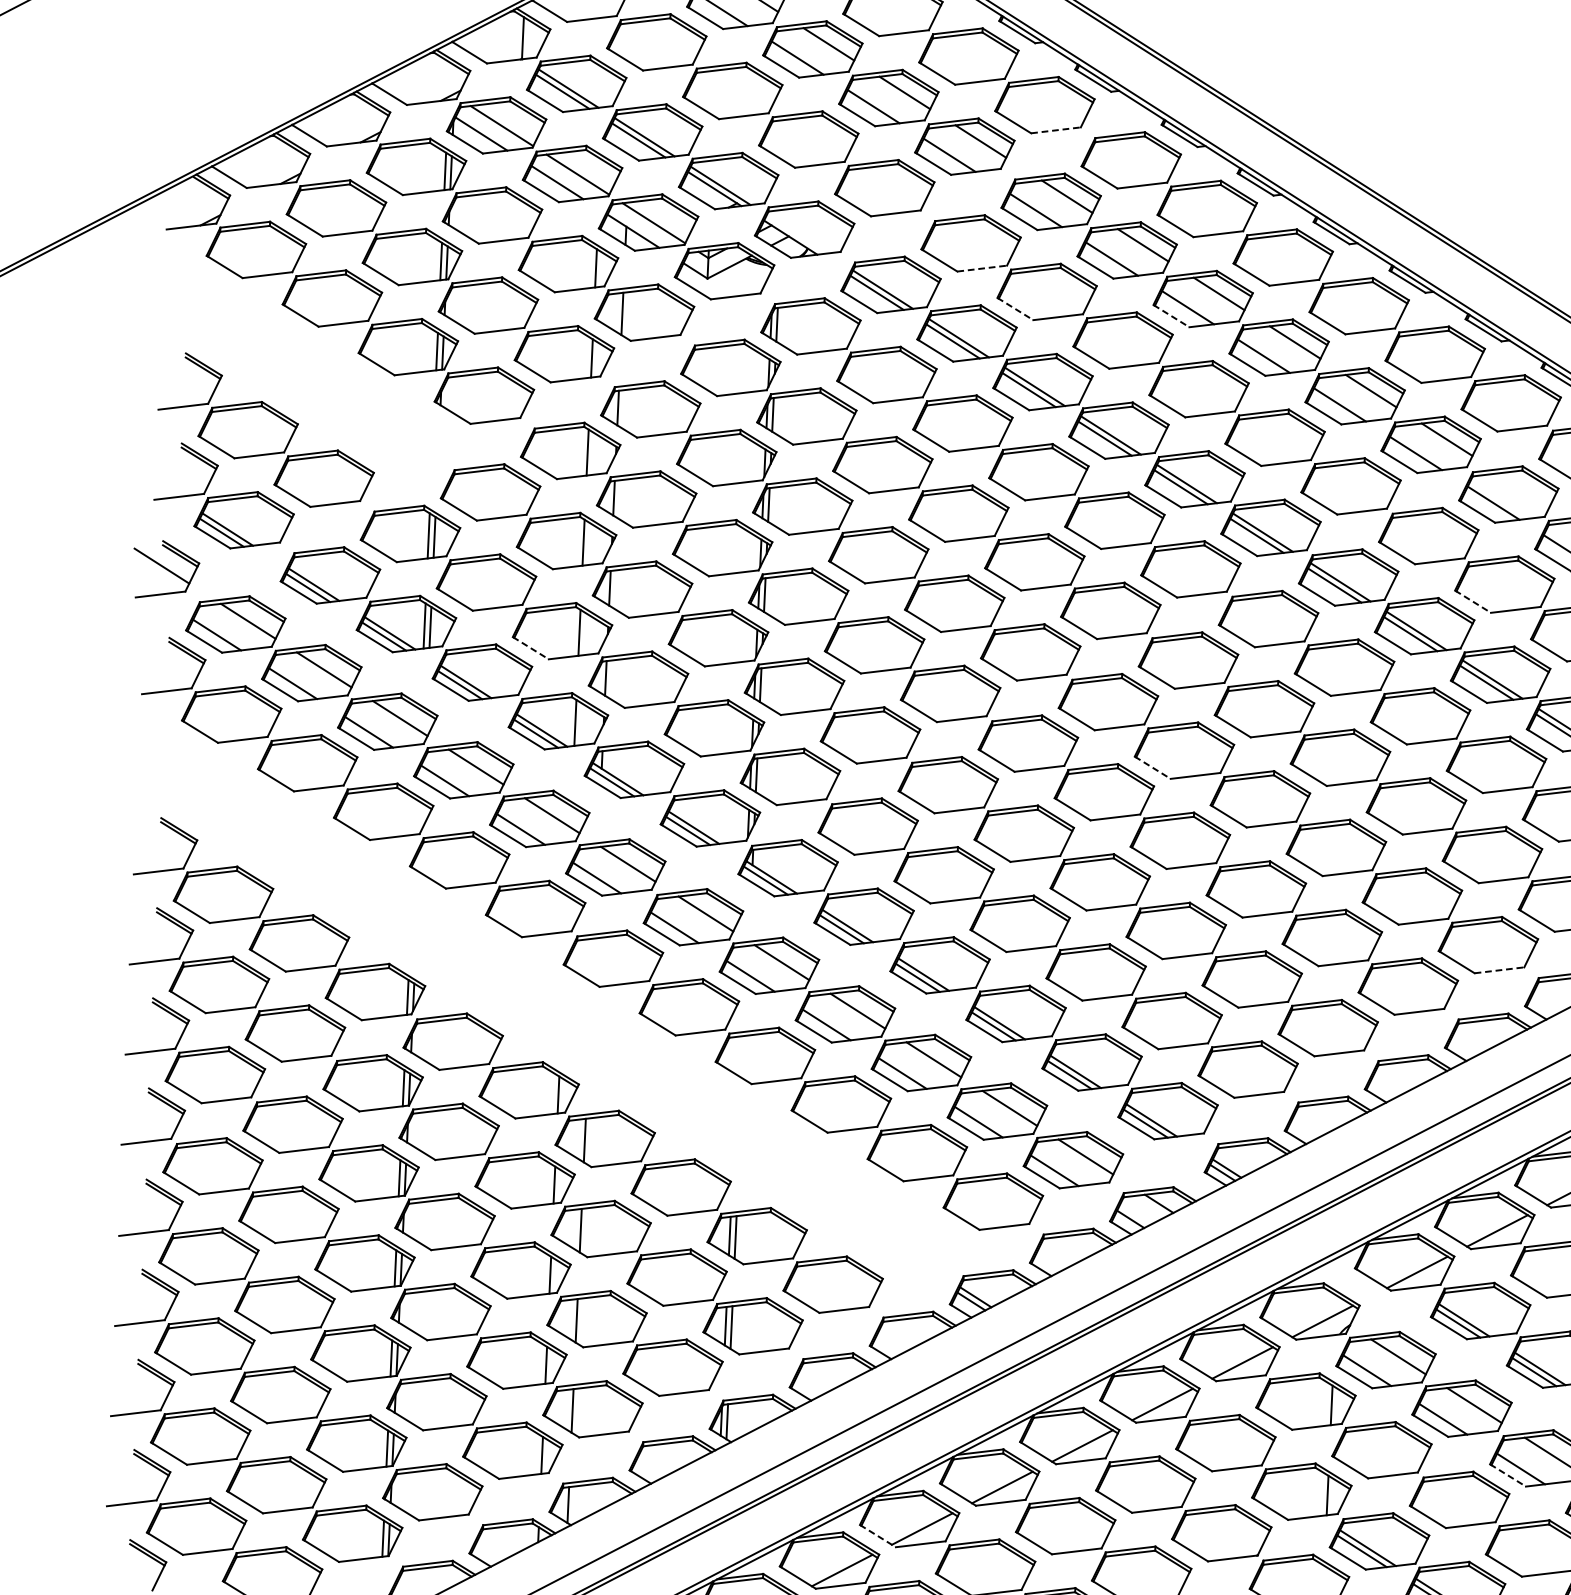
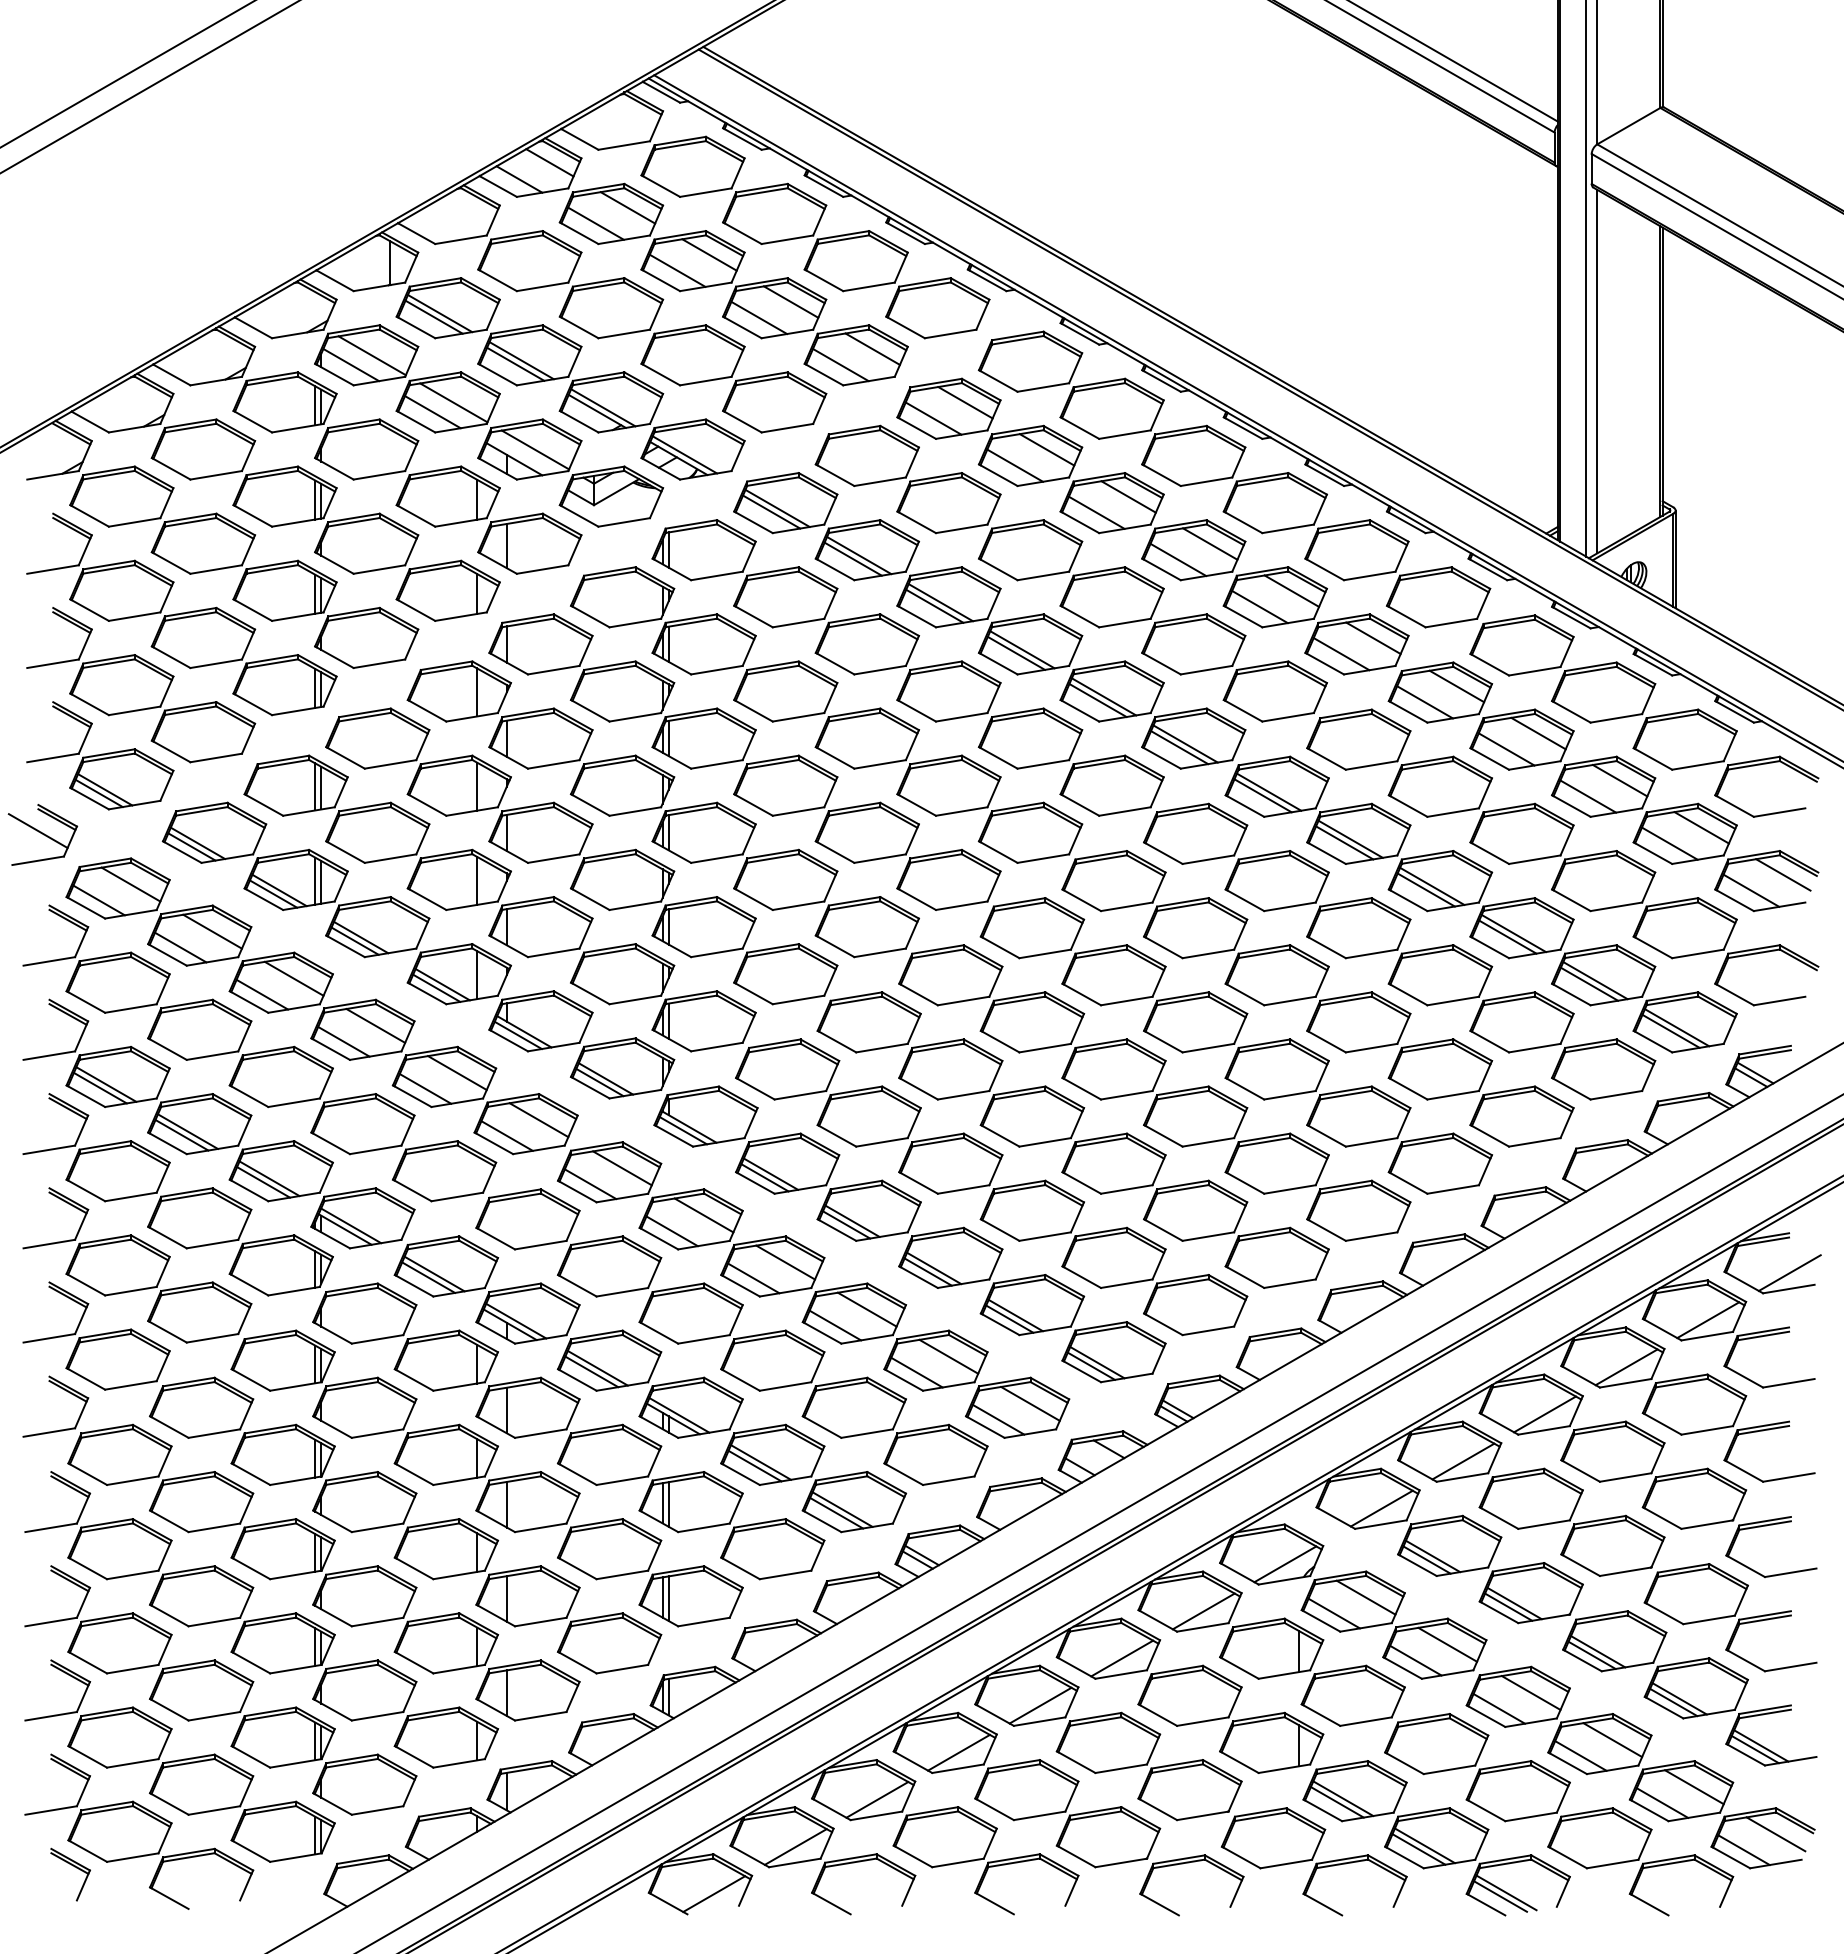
line: (1056, 129) -> (951, 333), dashed -> solid
line: (796, 234) -> (684, 454), added
line: (982, 268) -> (880, 481), dashed -> solid
line: (1016, 309) -> (917, 522), dashed -> solid
line: (1172, 316) -> (1080, 522), dashed -> solid
part: (308, 365) -> (181, 614), added
line: (1524, 489) -> (1456, 686), added
line: (1473, 602) -> (1408, 806), dashed -> solid
line: (531, 648) -> (427, 899), dashed -> solid
line: (1153, 767) -> (1082, 994), dashed -> solid
line: (1499, 970) -> (1453, 1189), dashed -> solid
part: (550, 1000) -> (464, 1265), added
line: (1508, 1475) -> (1486, 1716), dashed -> solid
line: (878, 1536) -> (831, 1809), dashed -> solid

